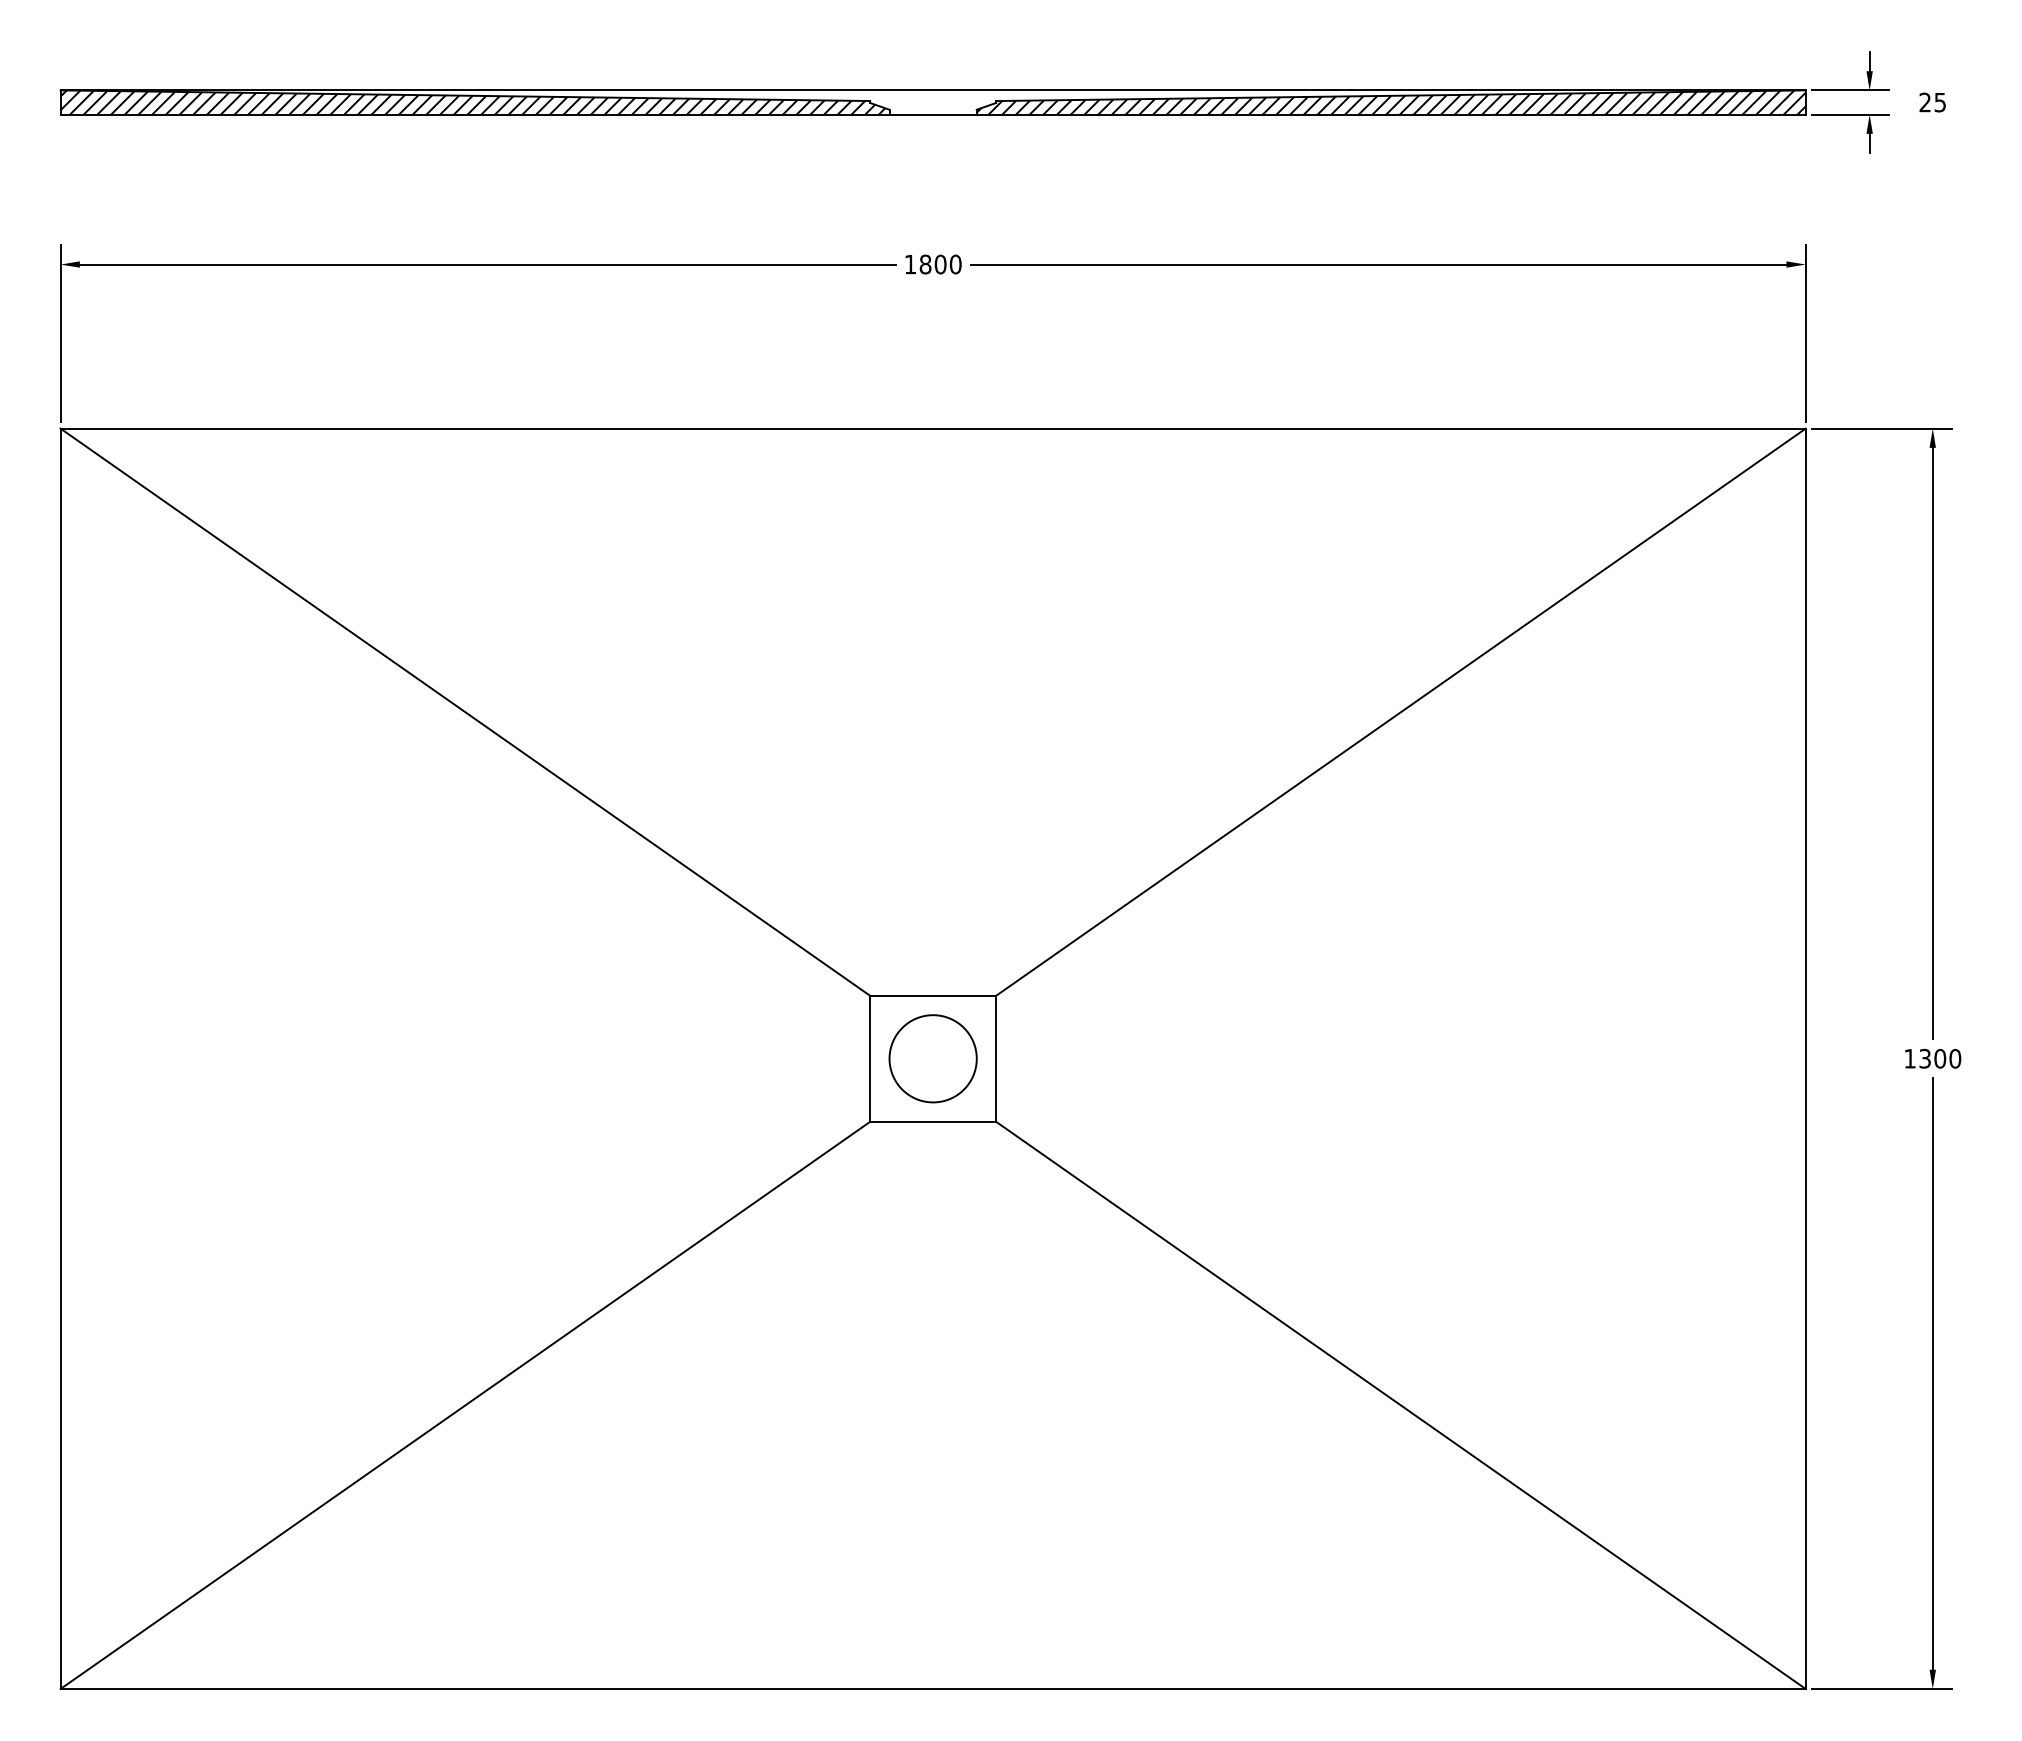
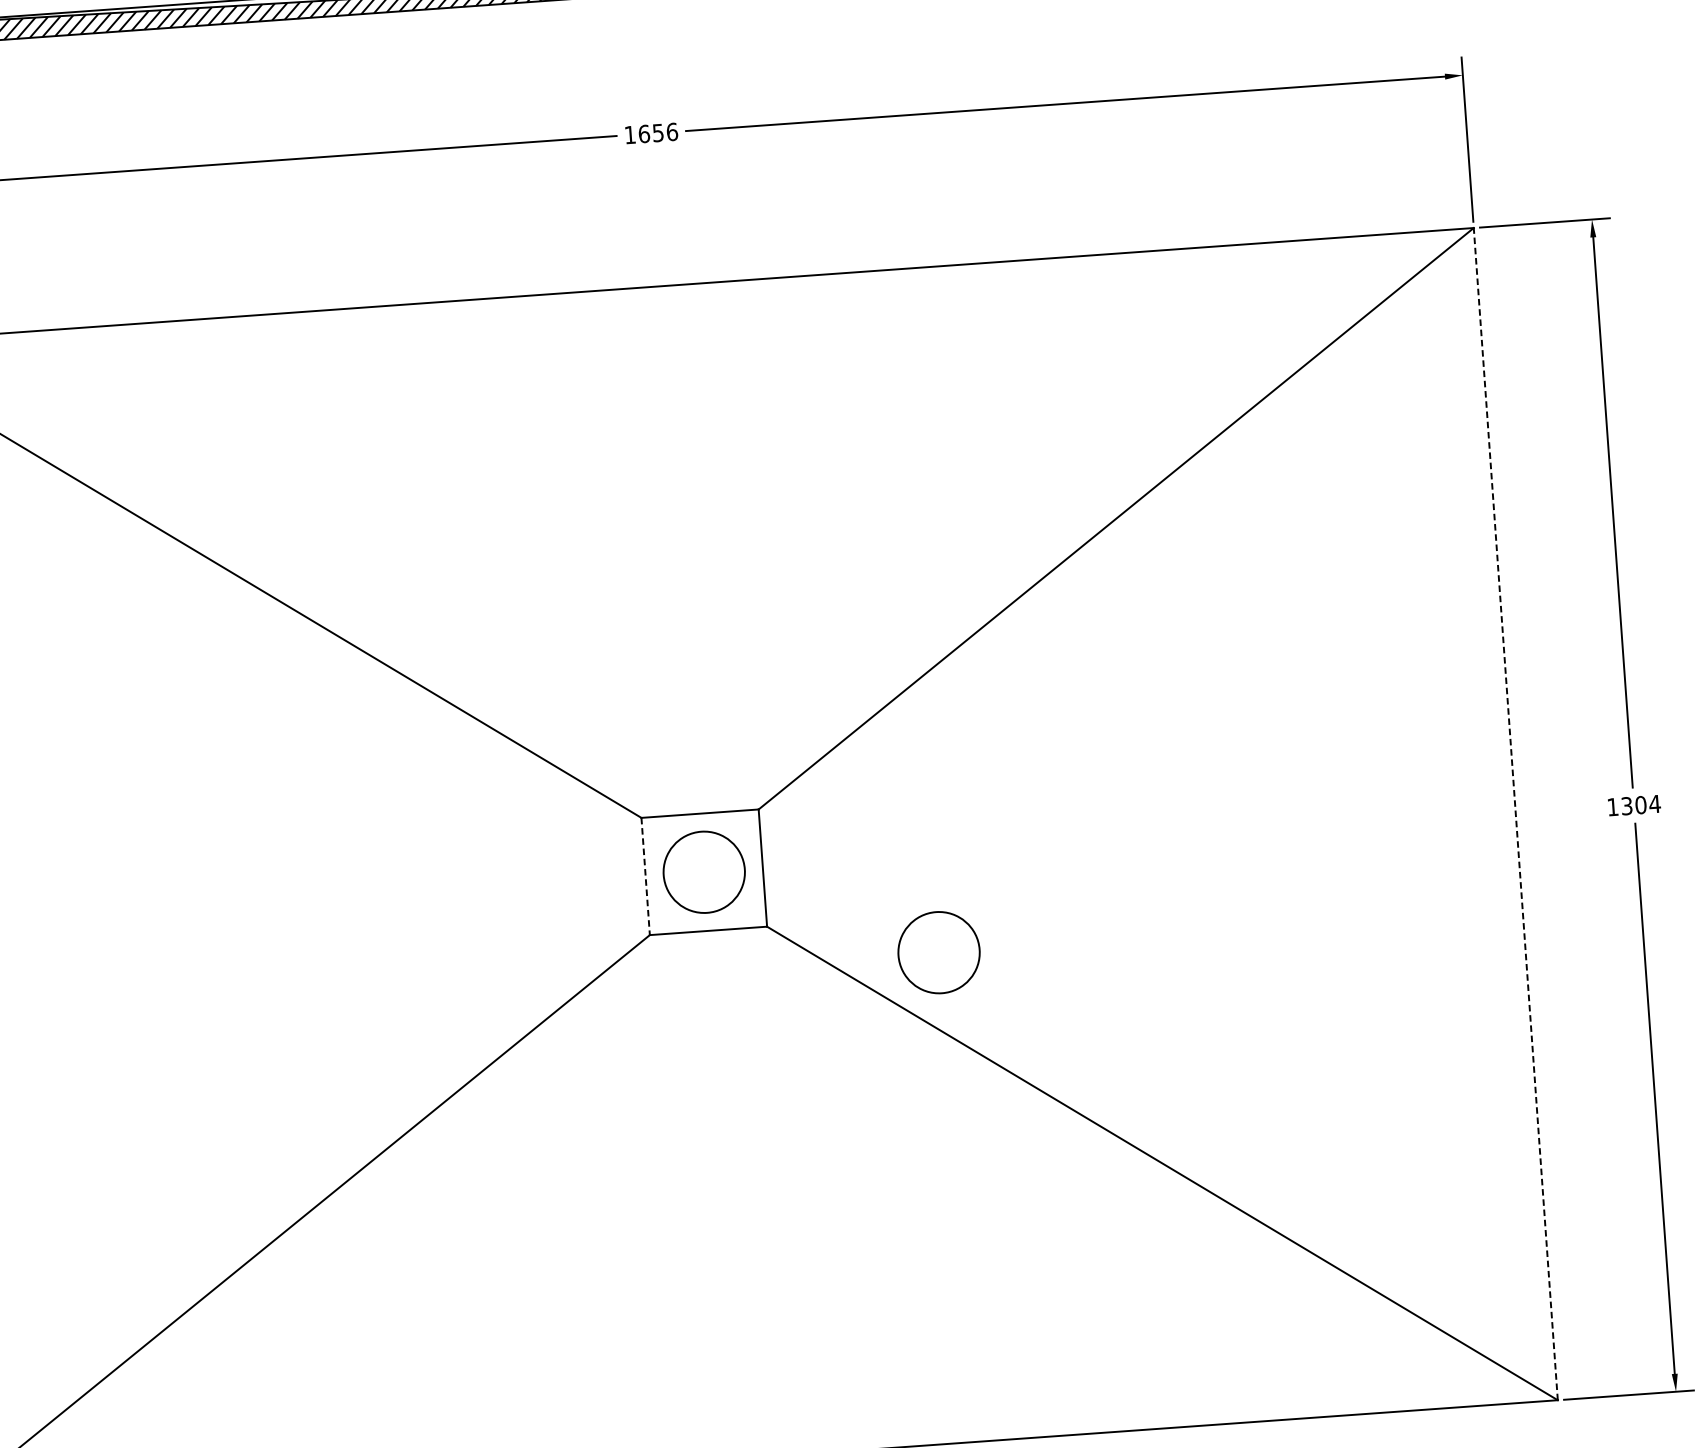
text: (940, 264) -> (658, 133), 1800 -> 1656
line: (1805, 1058) -> (1515, 813), solid -> dashed
text: (1955, 1058) -> (1655, 803), 1300 -> 1304
line: (870, 1059) -> (646, 877), solid -> dashed
circle: (1177, 1162) -> (938, 952), added

